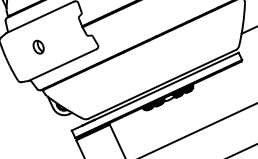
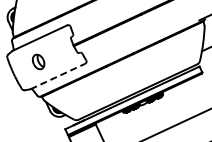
part: (38, 47) -> (38, 62), size x1.4
line: (62, 65) -> (57, 76), solid -> dashed

